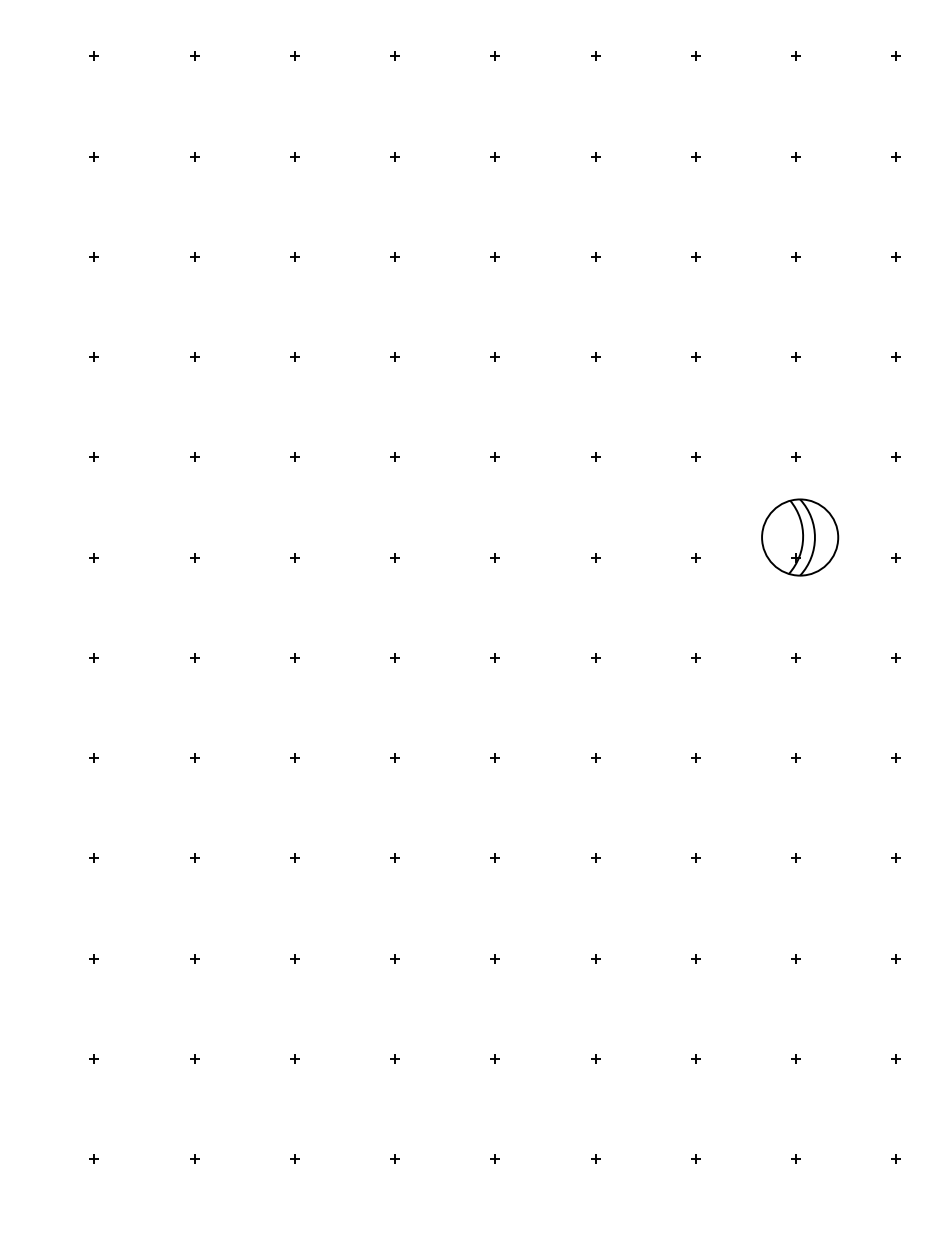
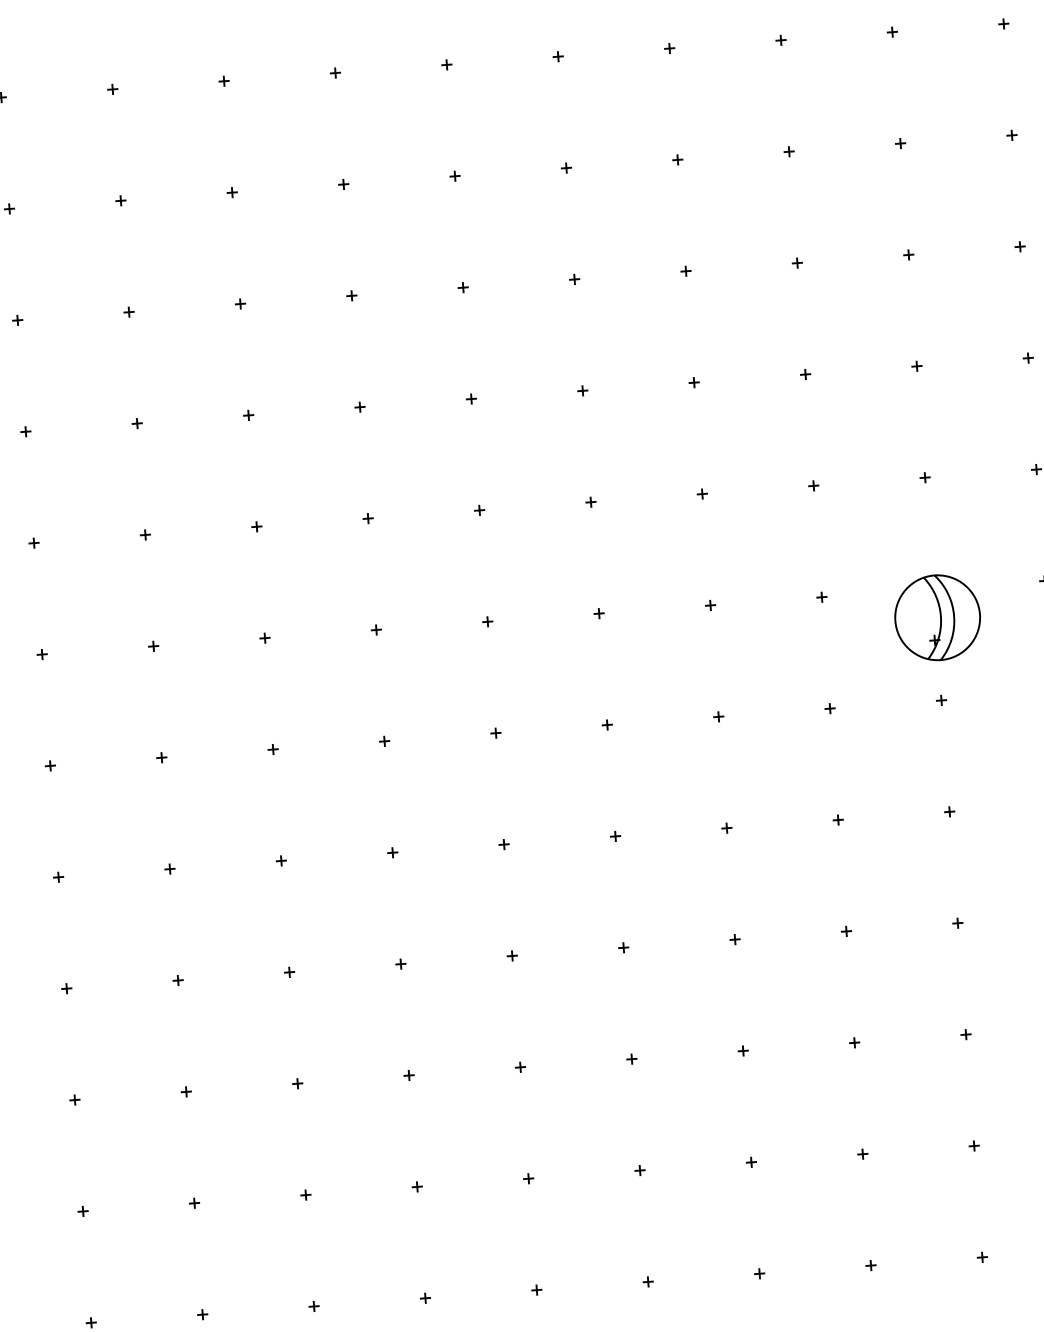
part: (800, 537) -> (938, 617), moved

